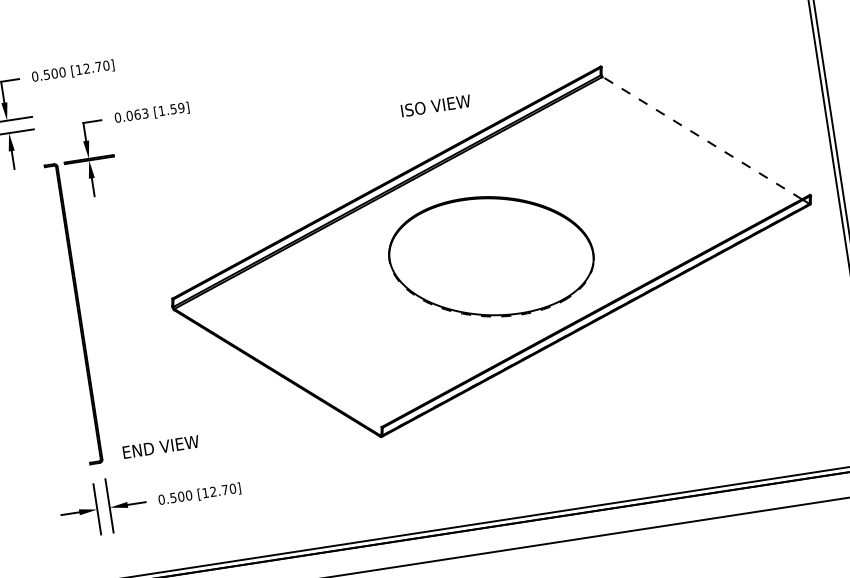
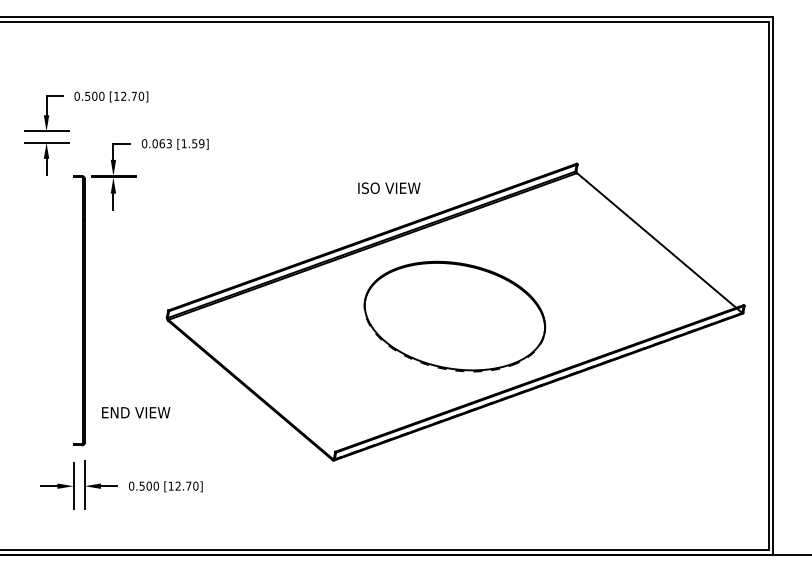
text: (436, 105) -> (389, 187), moved
line: (702, 138) -> (656, 240), dashed -> solid
text: (161, 446) -> (136, 412), moved

